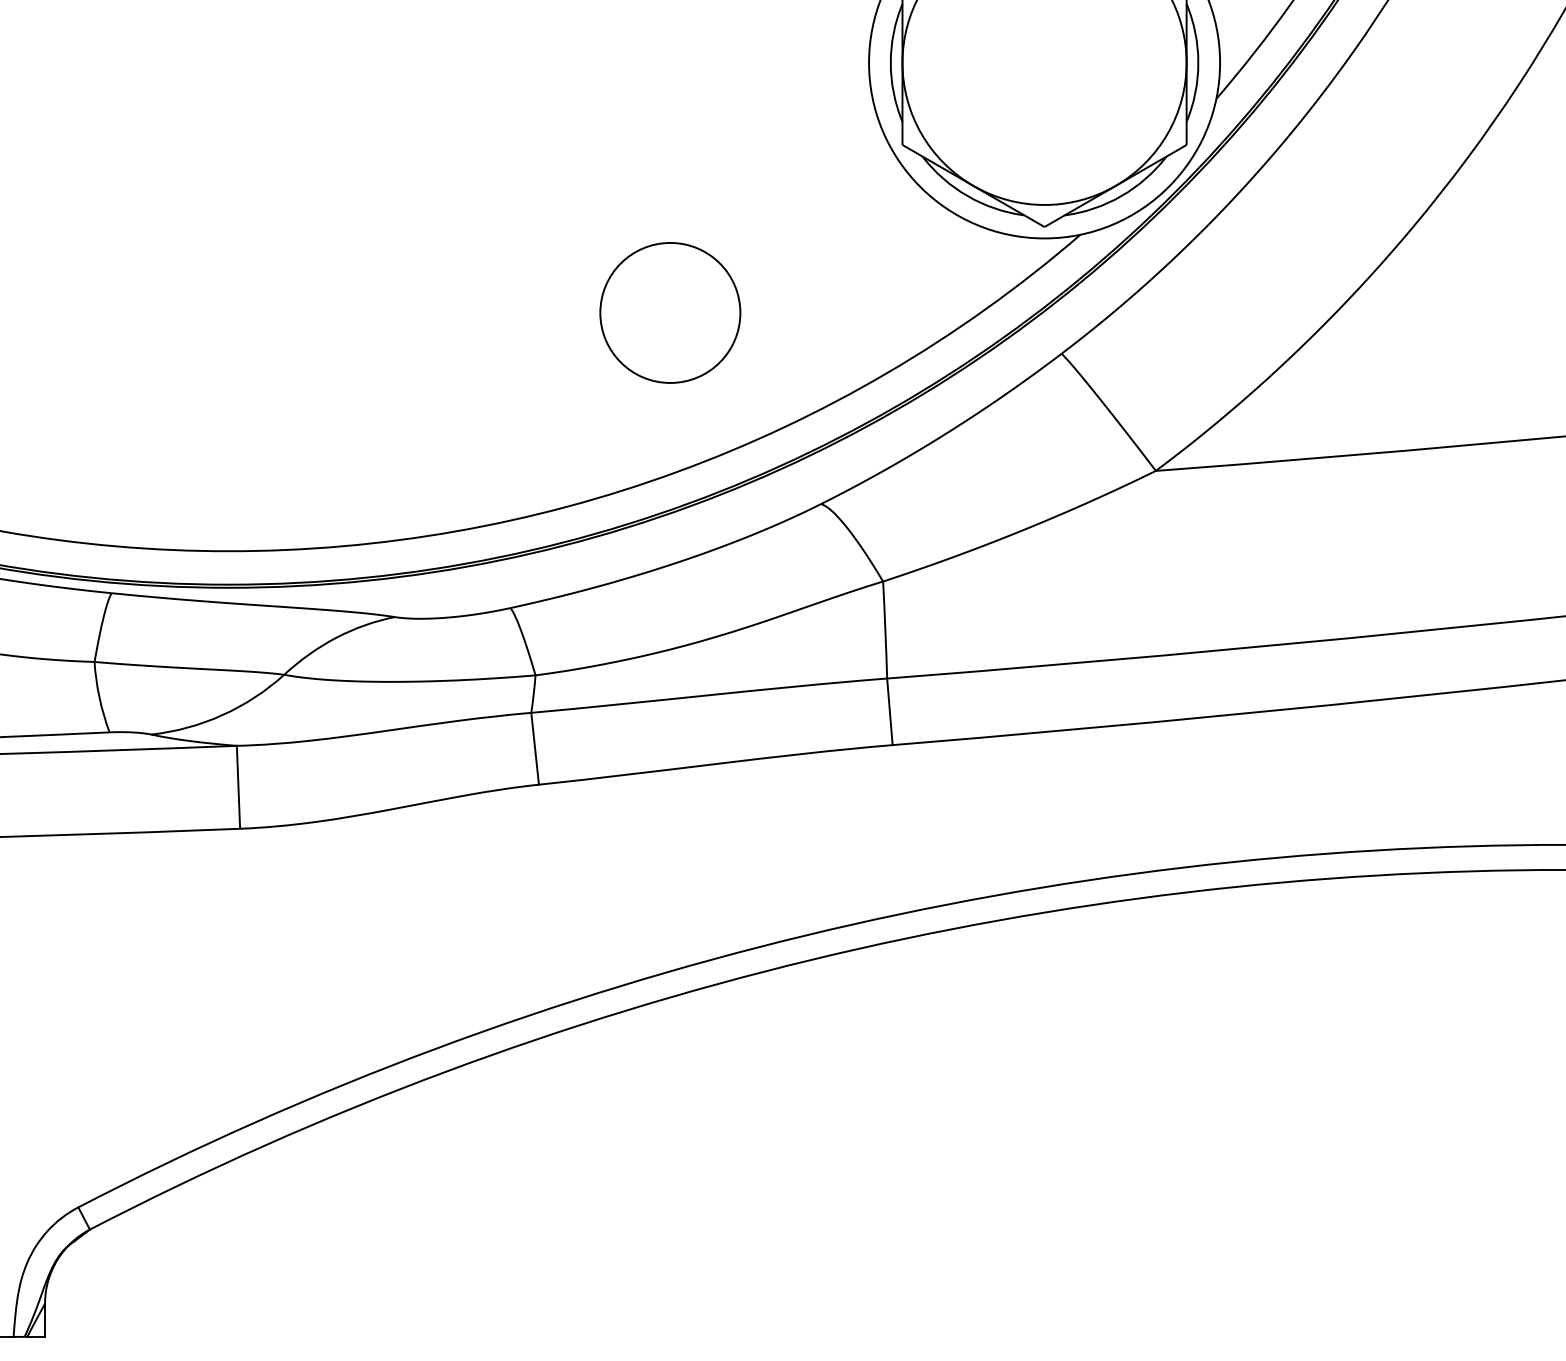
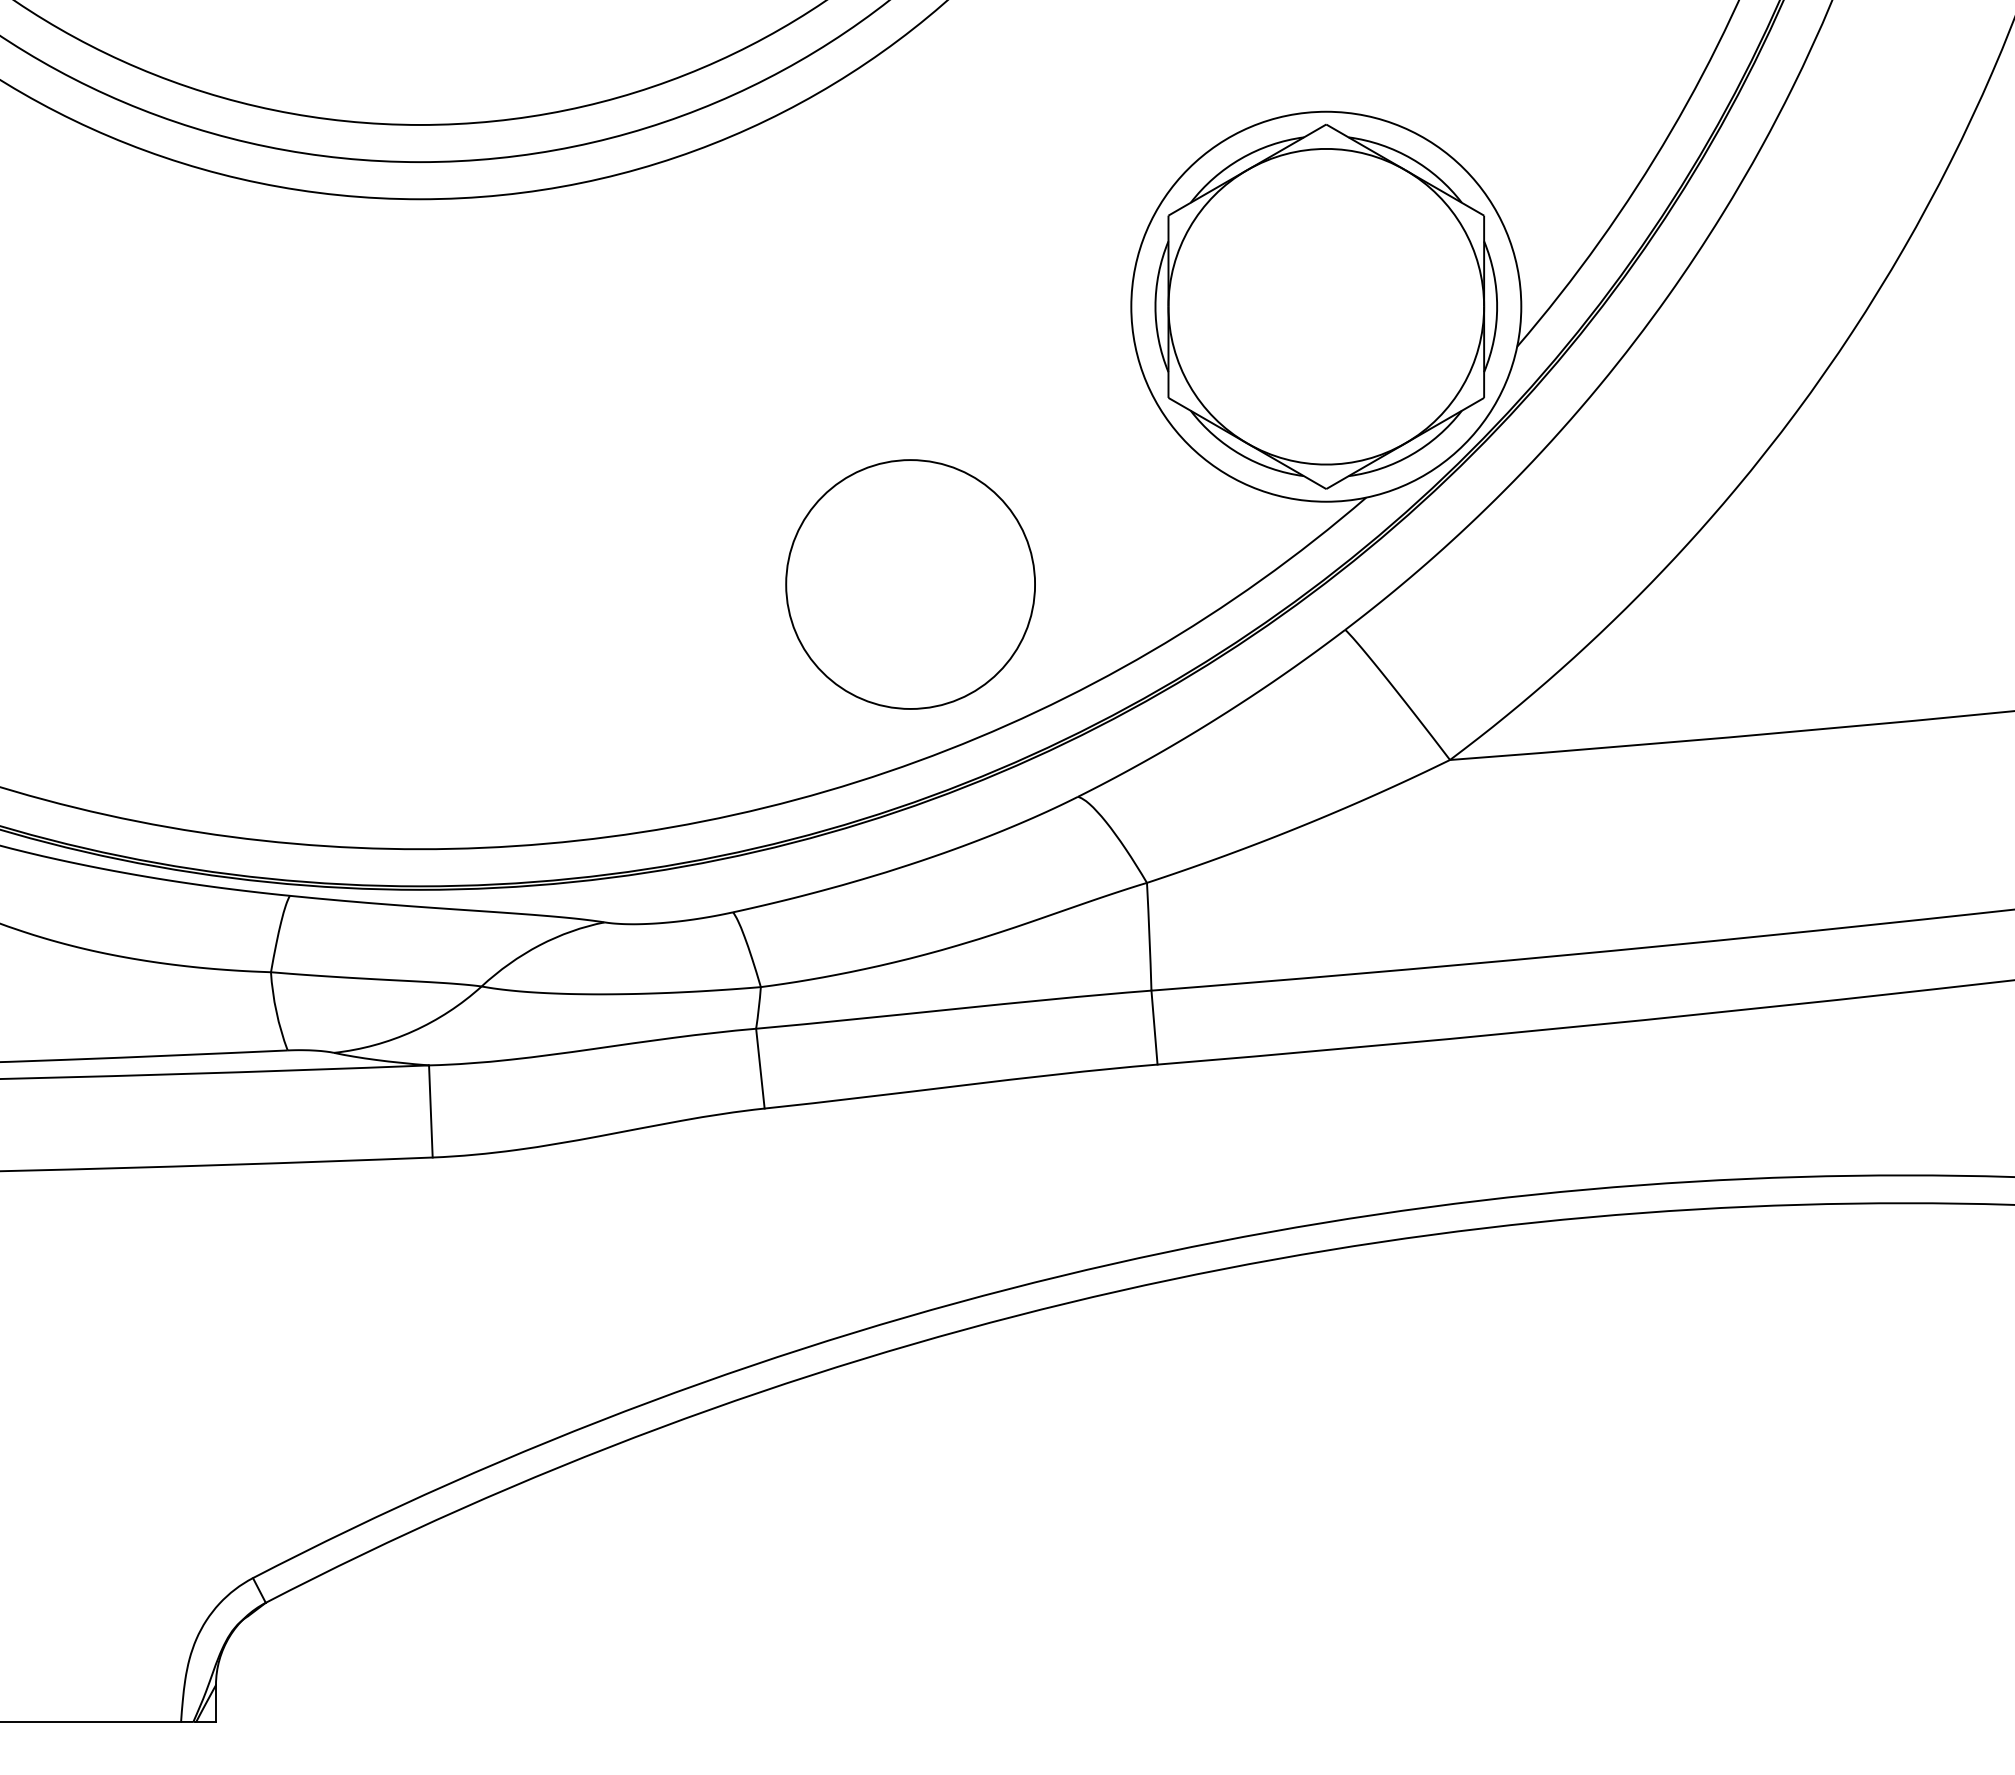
circle: (670, 312) -> (910, 584), size x1.6

